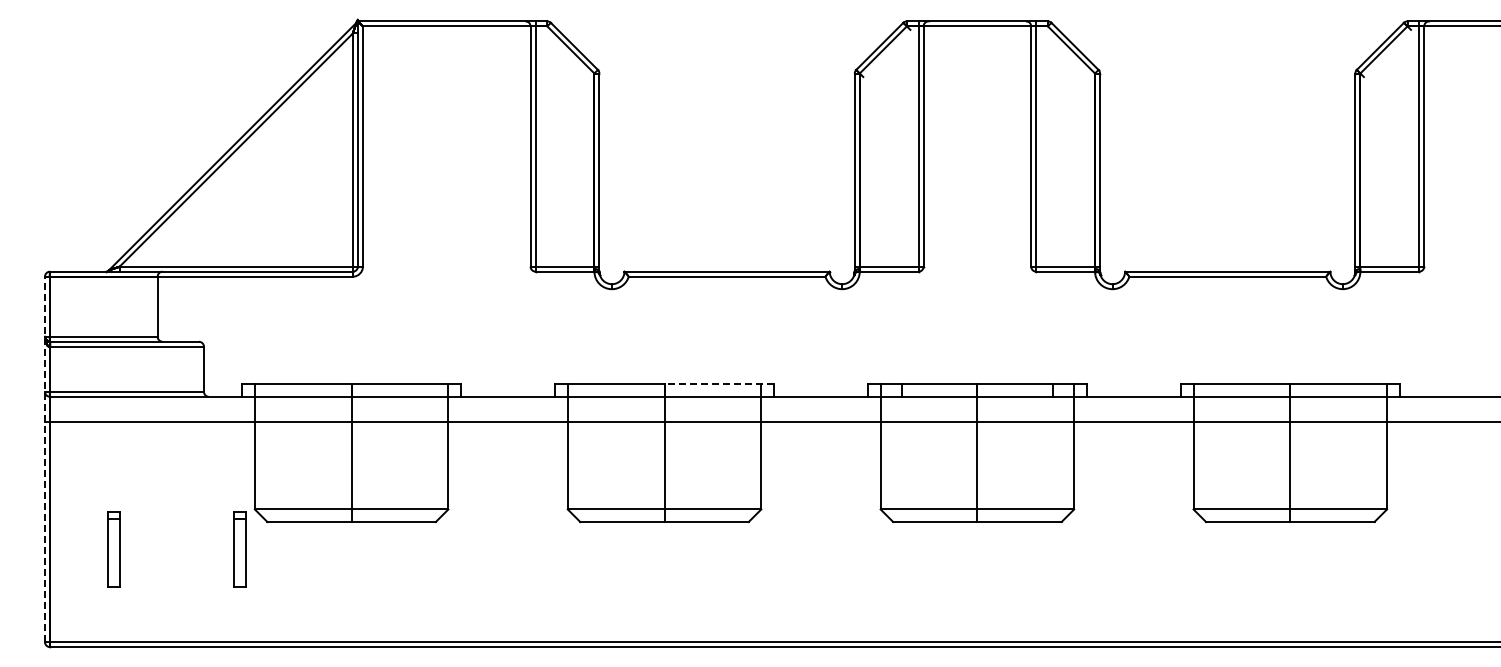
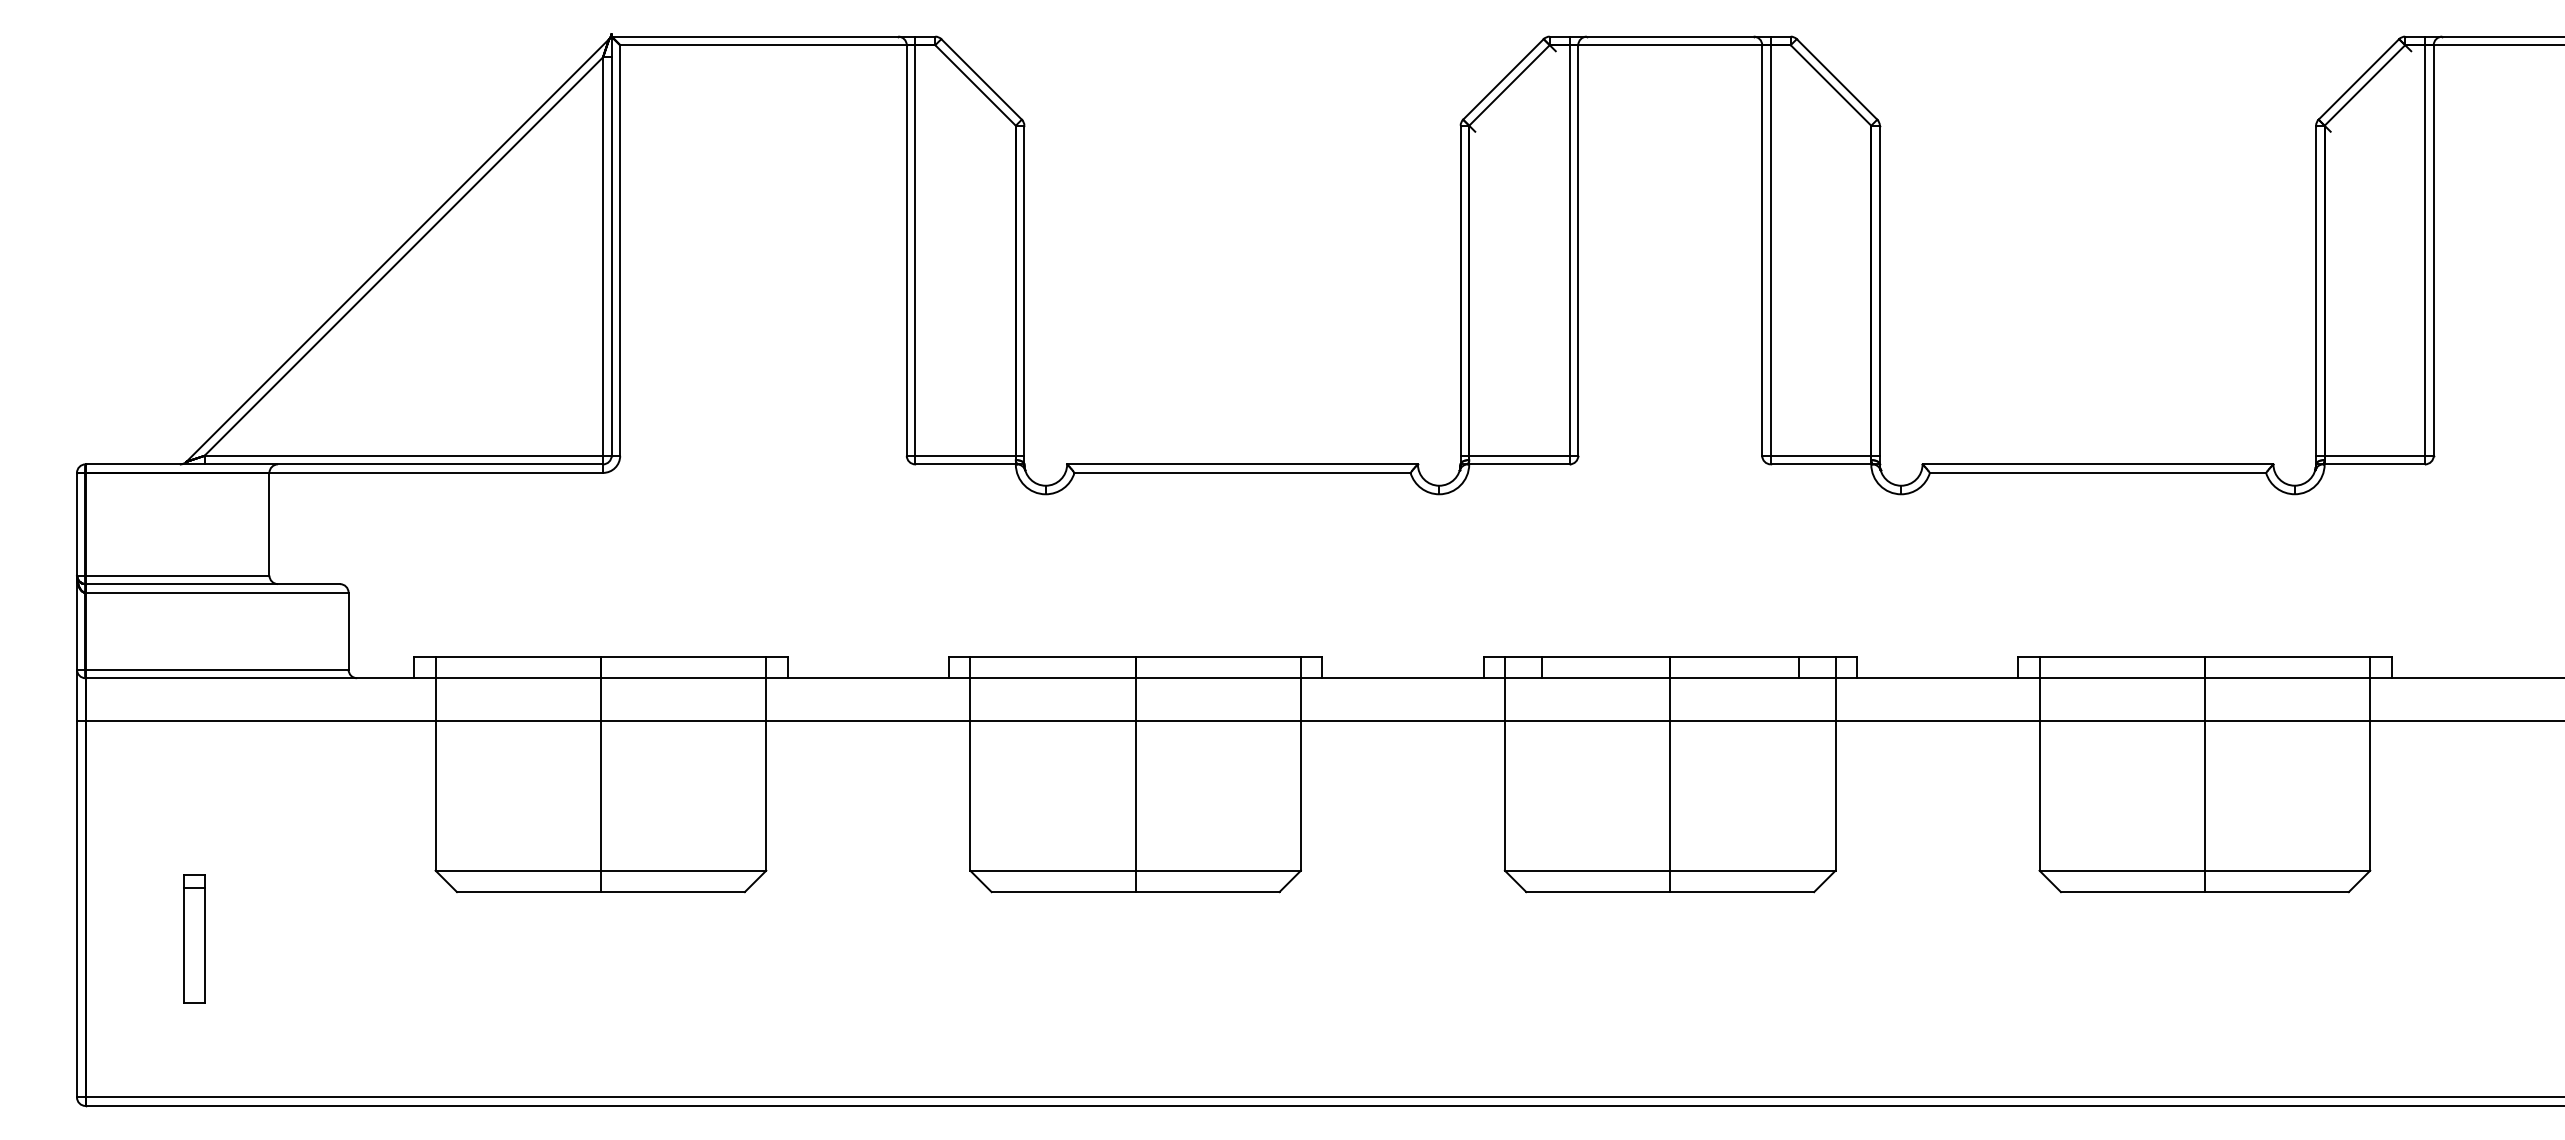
line: (719, 384) -> (1229, 657), dashed -> solid
line: (45, 459) -> (77, 785), dashed -> solid
part: (239, 549) -> (409, 939), removed

